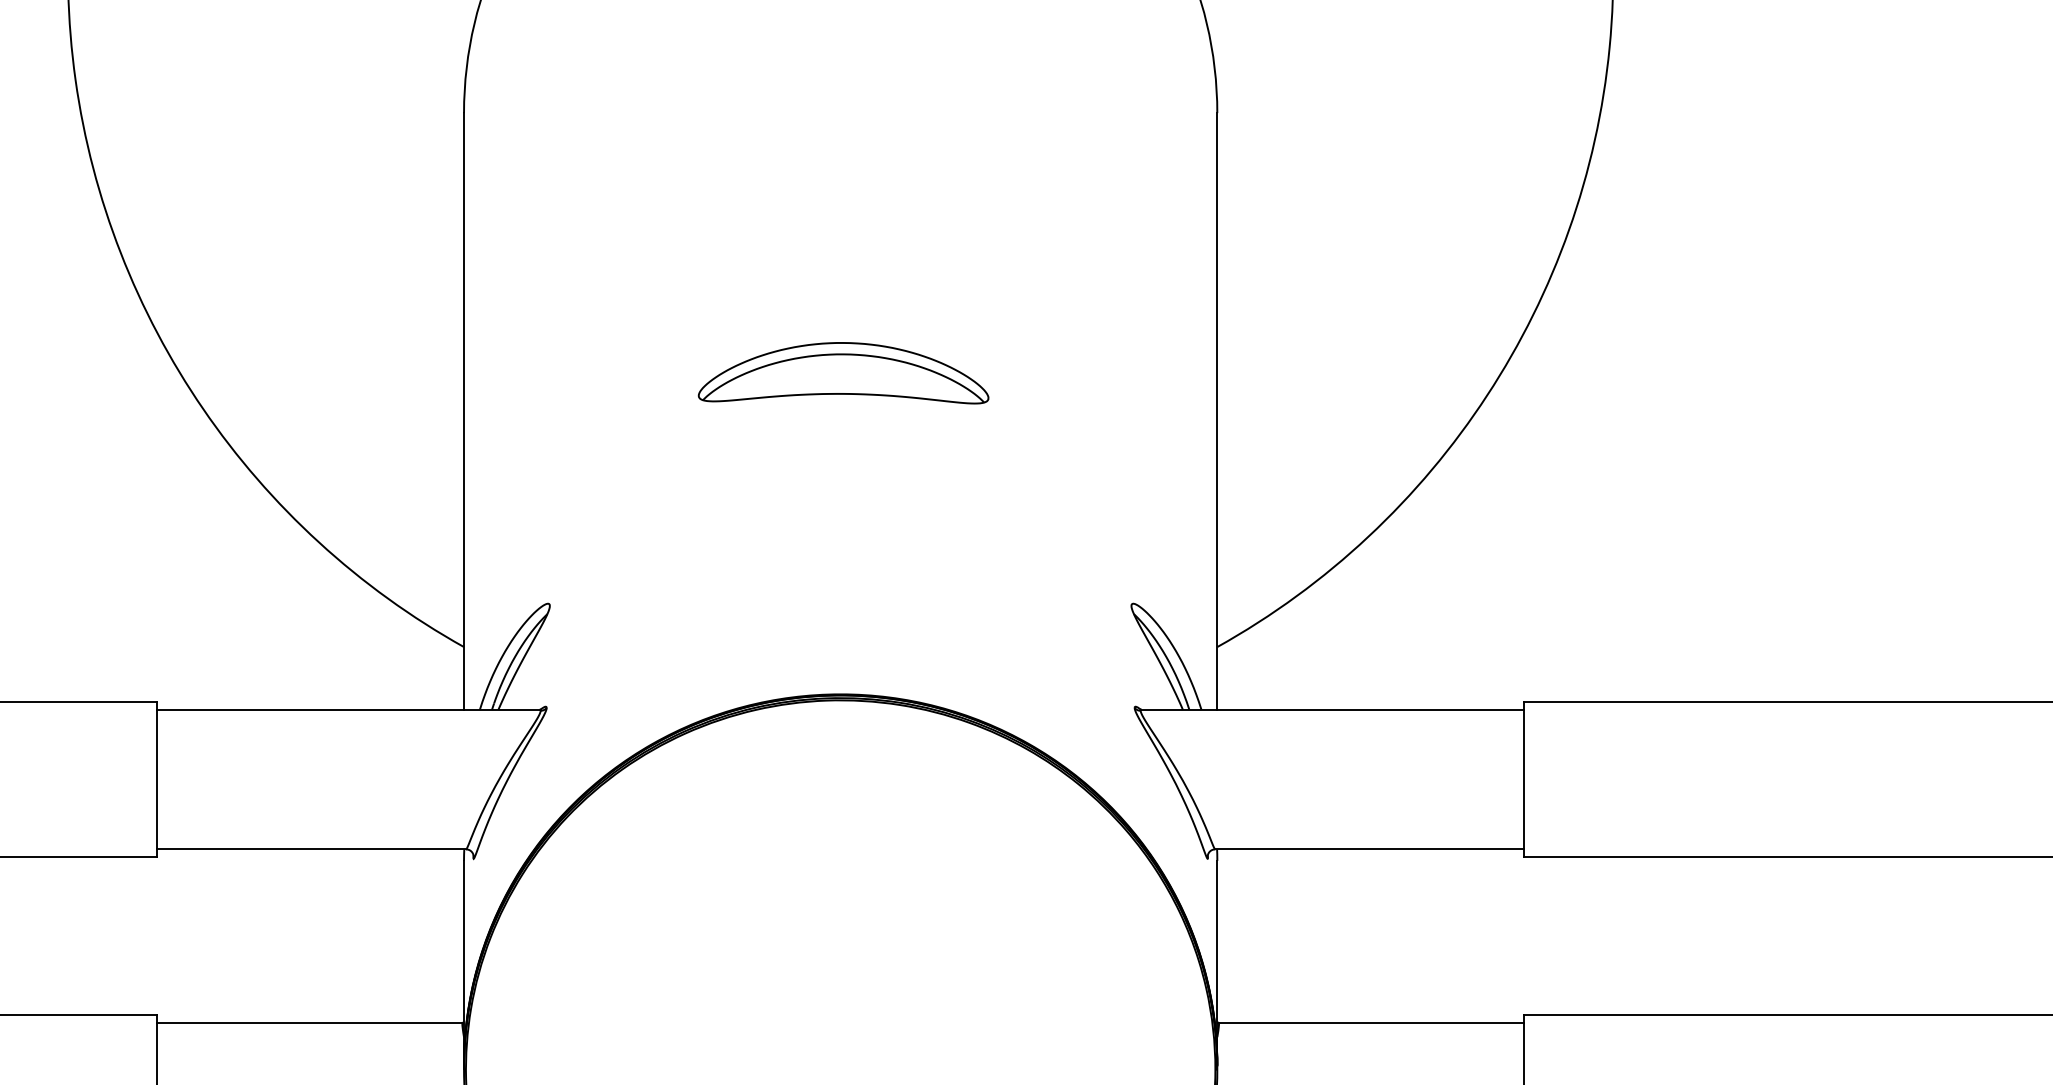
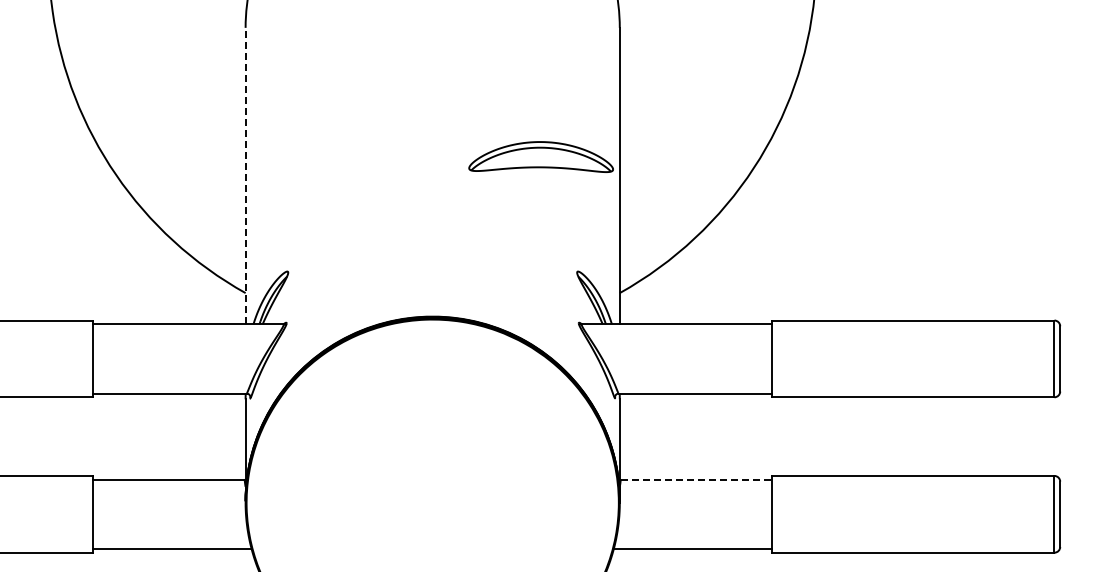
part: (842, 372) -> (540, 156), moved
line: (463, 410) -> (245, 175), solid -> dashed
line: (1371, 1022) -> (696, 479), solid -> dashed

